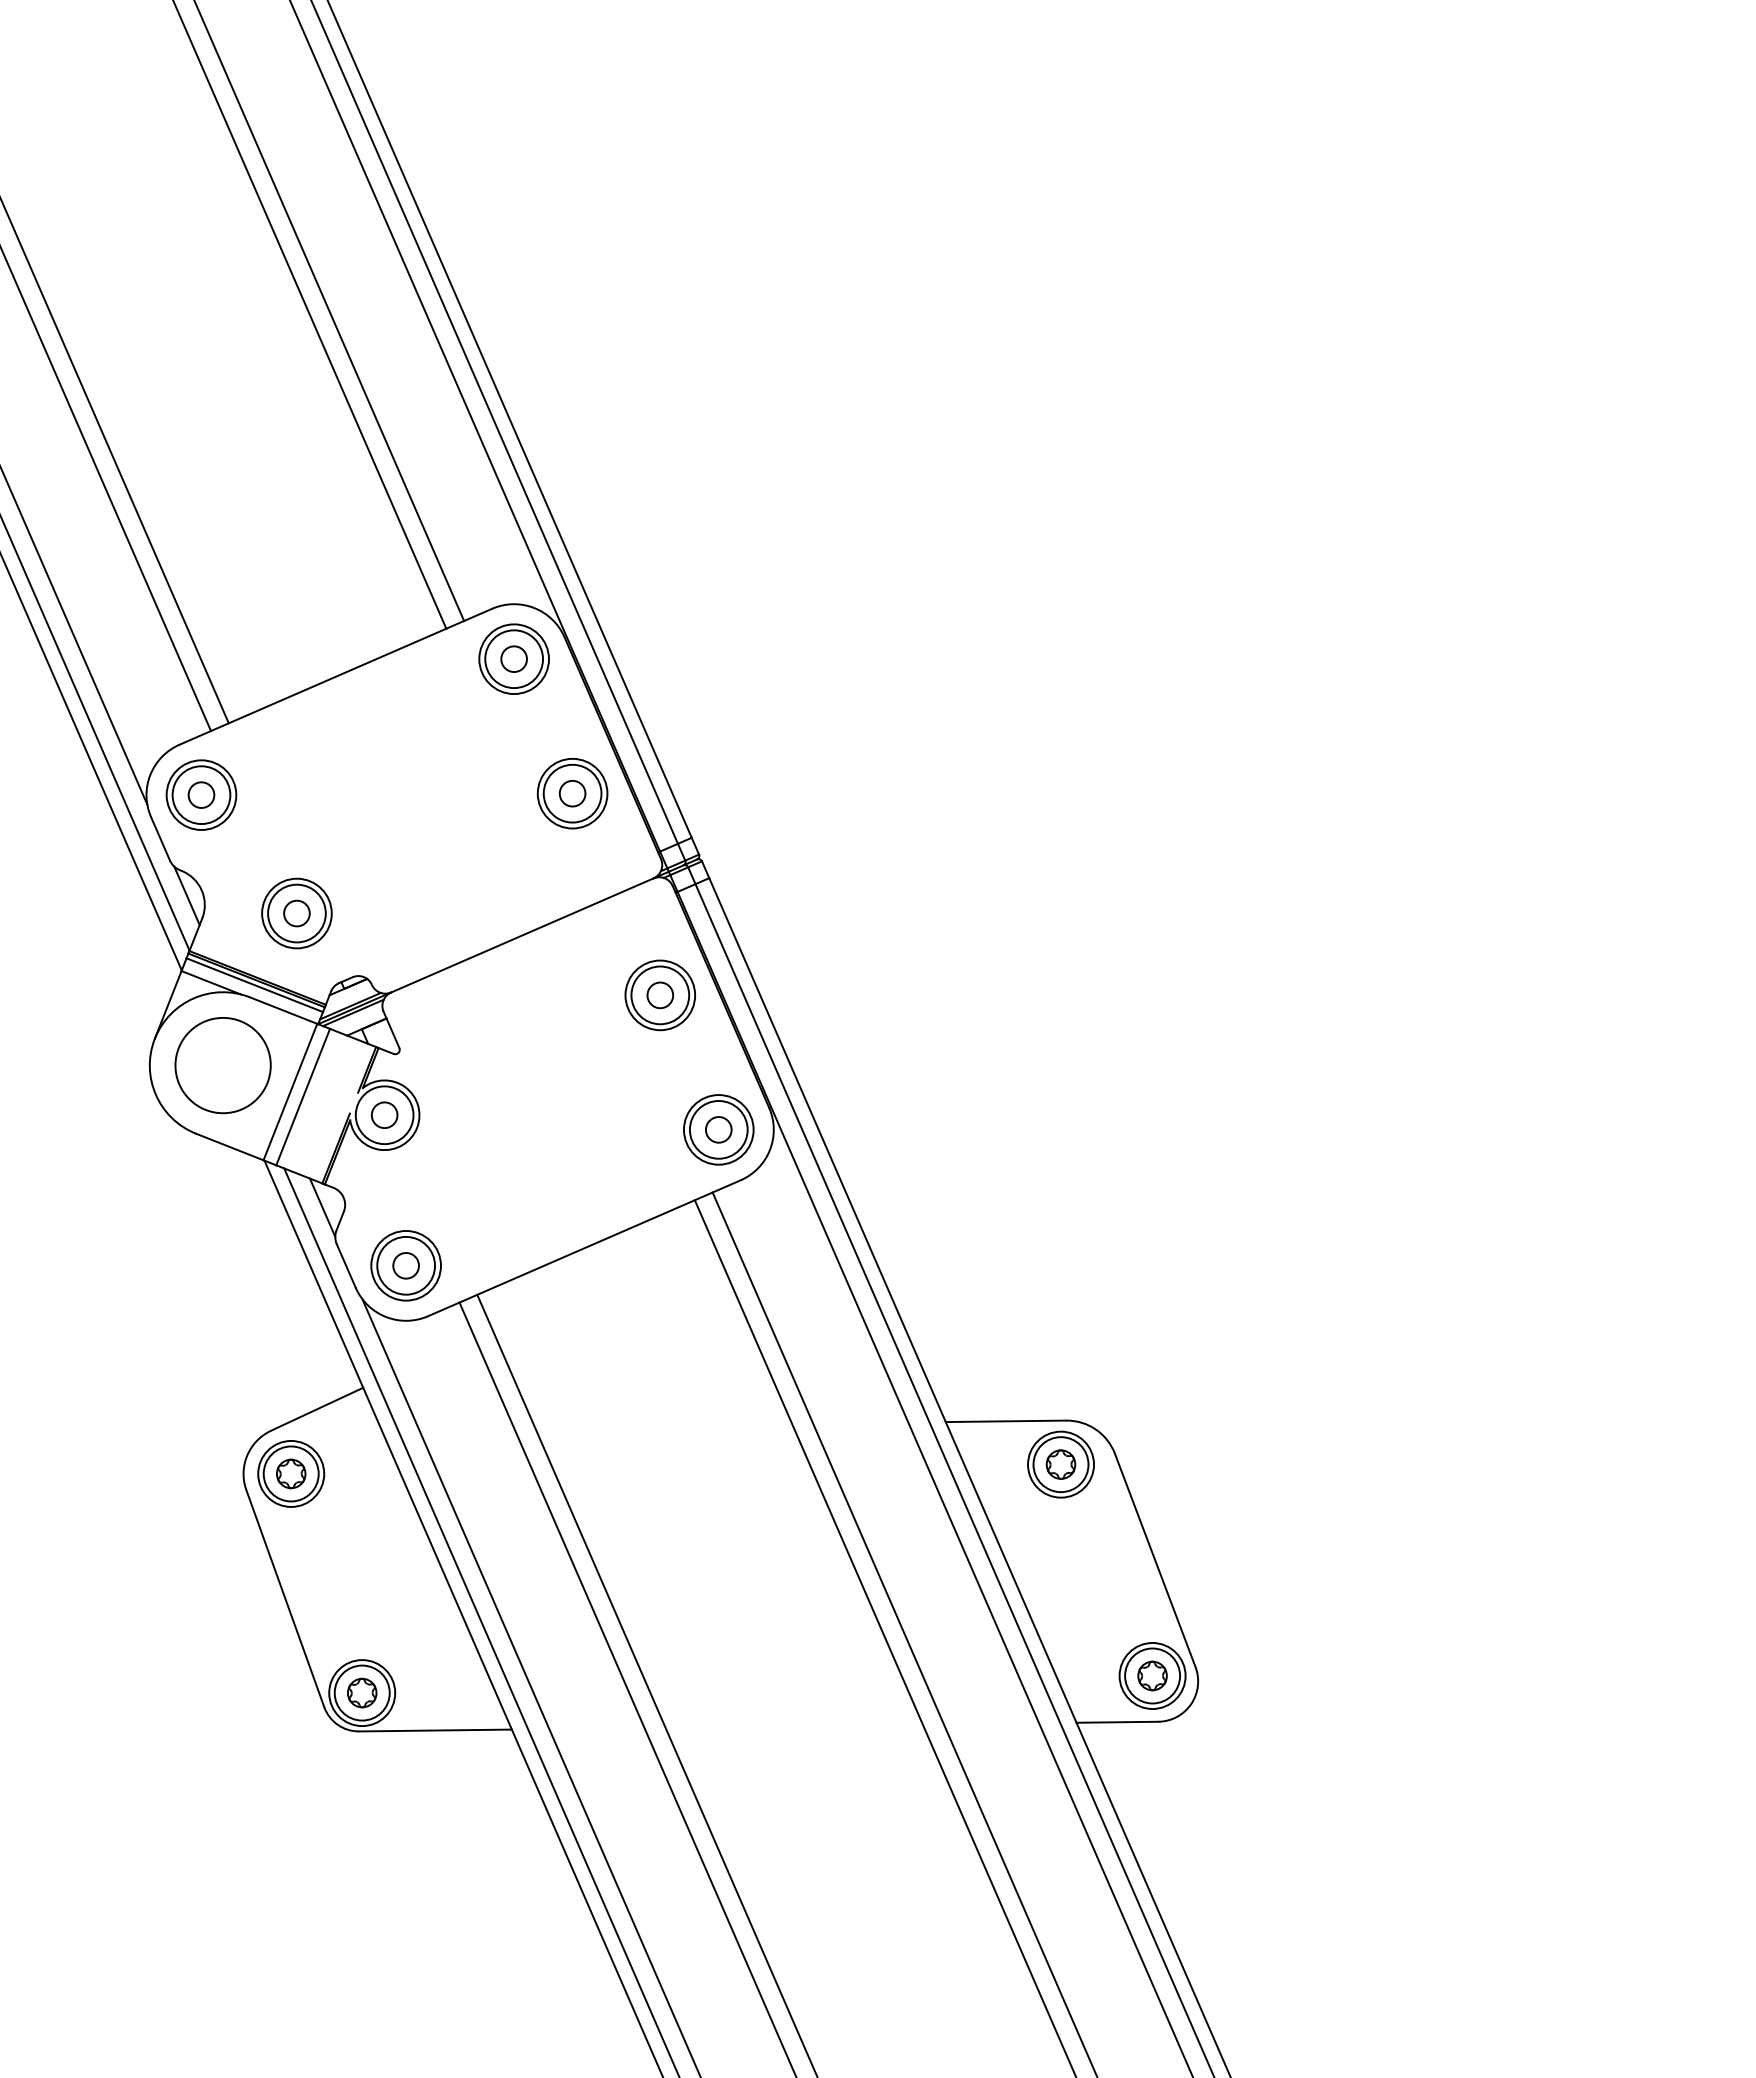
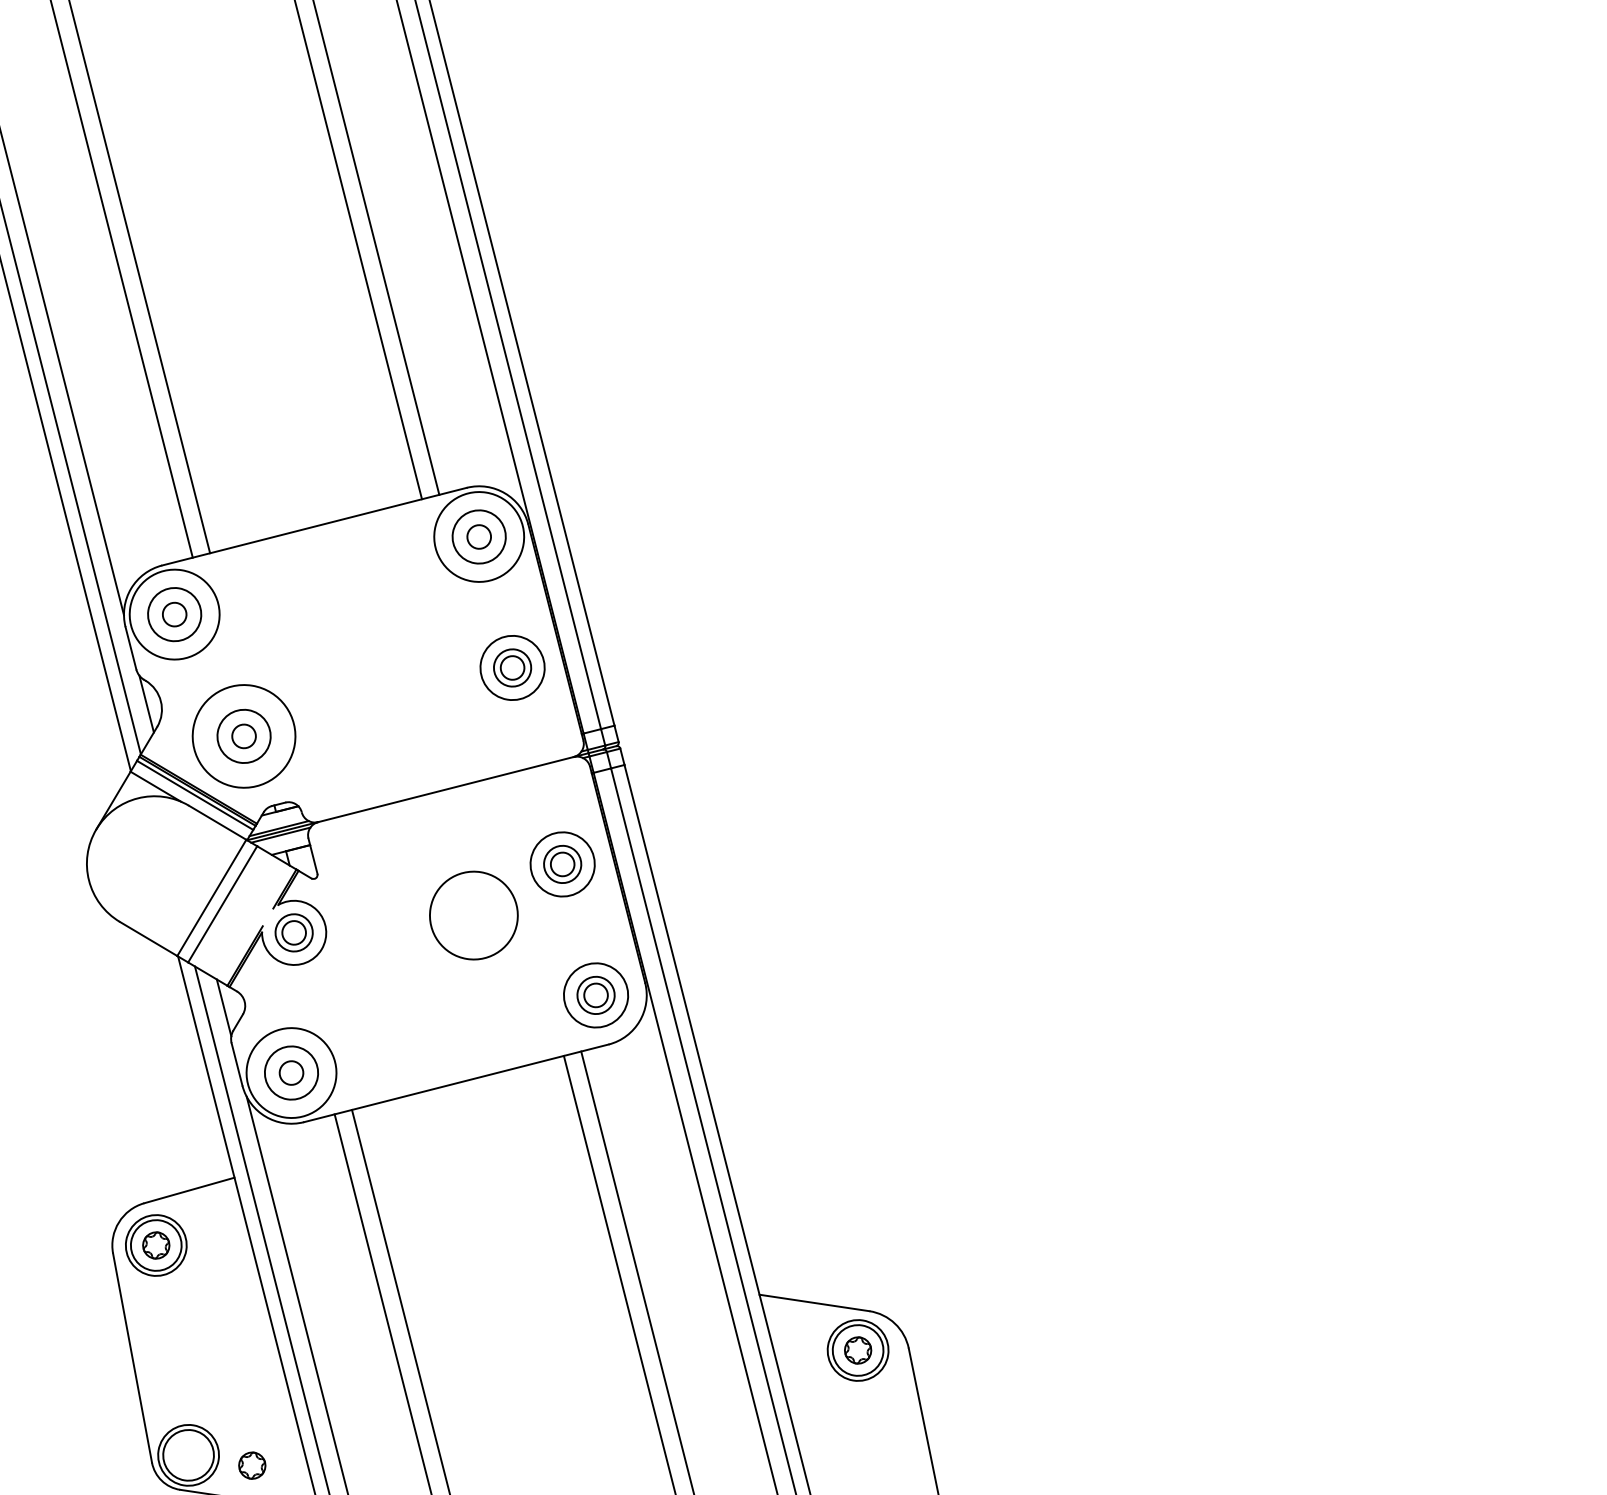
circle: (513, 659) -> (478, 537), size x1.4
circle: (572, 793) -> (512, 667), size x0.7
circle: (201, 794) -> (174, 614), size x1.4
circle: (296, 913) -> (243, 736), size x1.6
circle: (660, 995) -> (562, 864), size x0.7
circle: (222, 1065) -> (473, 915), moved
circle: (384, 1115) -> (293, 933), size x0.7
circle: (718, 1129) -> (595, 995), size x0.7
circle: (405, 1265) -> (290, 1072), size x1.4
part: (362, 1692) -> (252, 1465), moved

